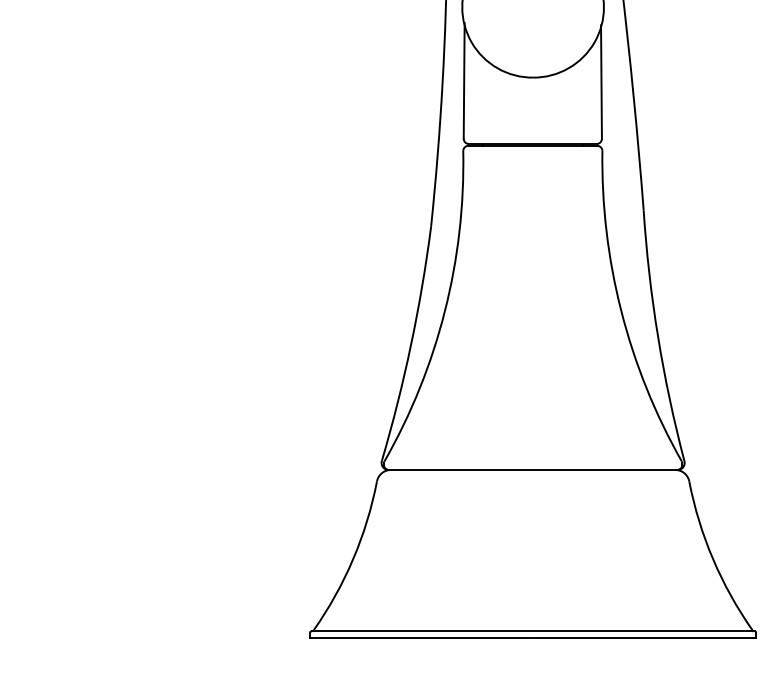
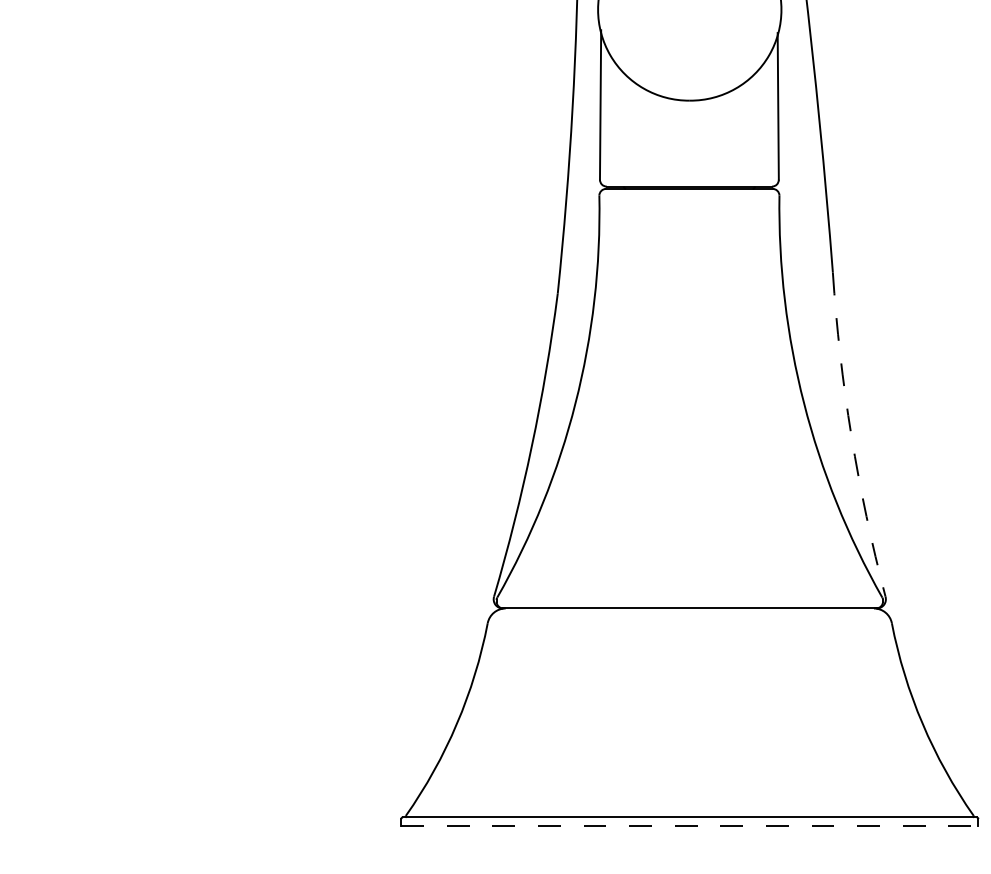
arc: (658, 336) -> (851, 435), solid -> dashed
line: (532, 638) -> (689, 826), solid -> dashed

